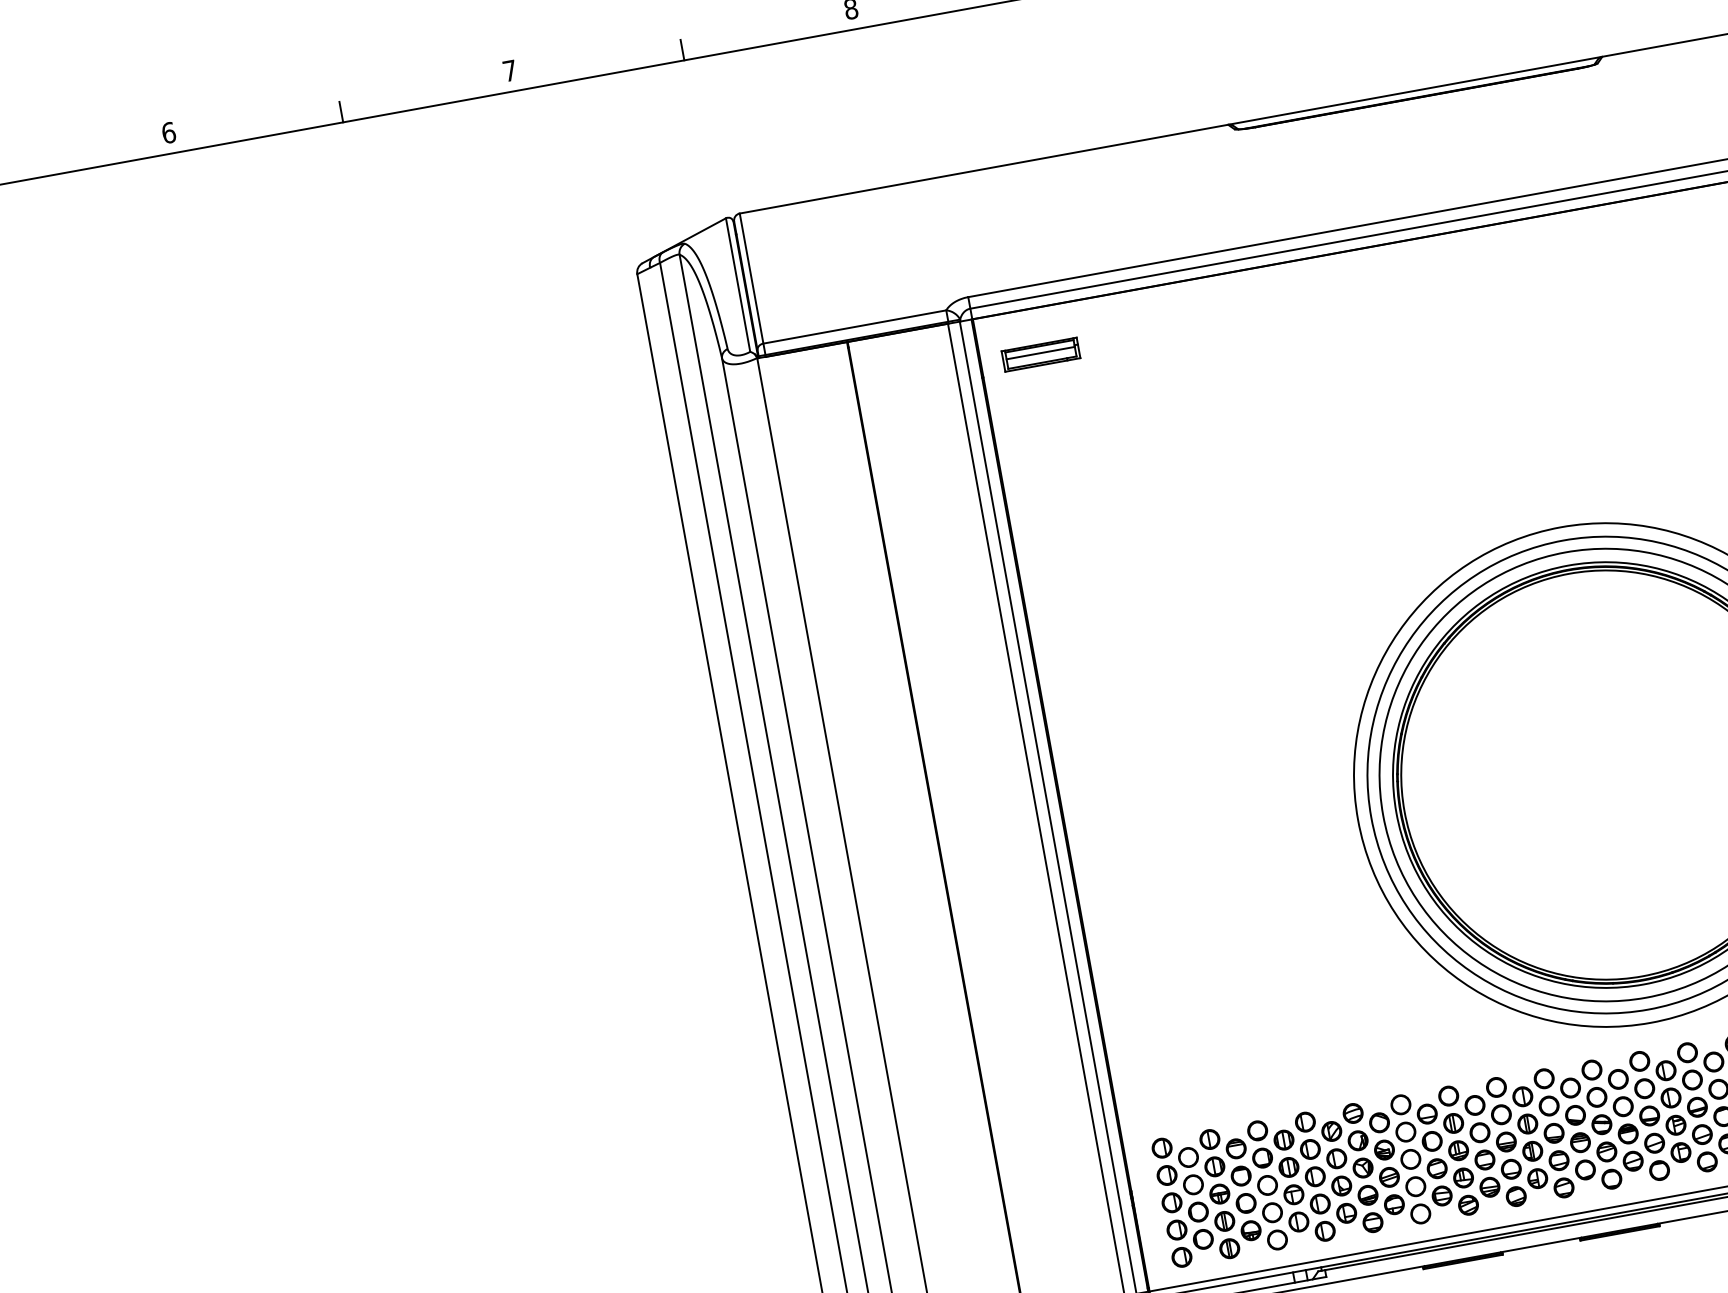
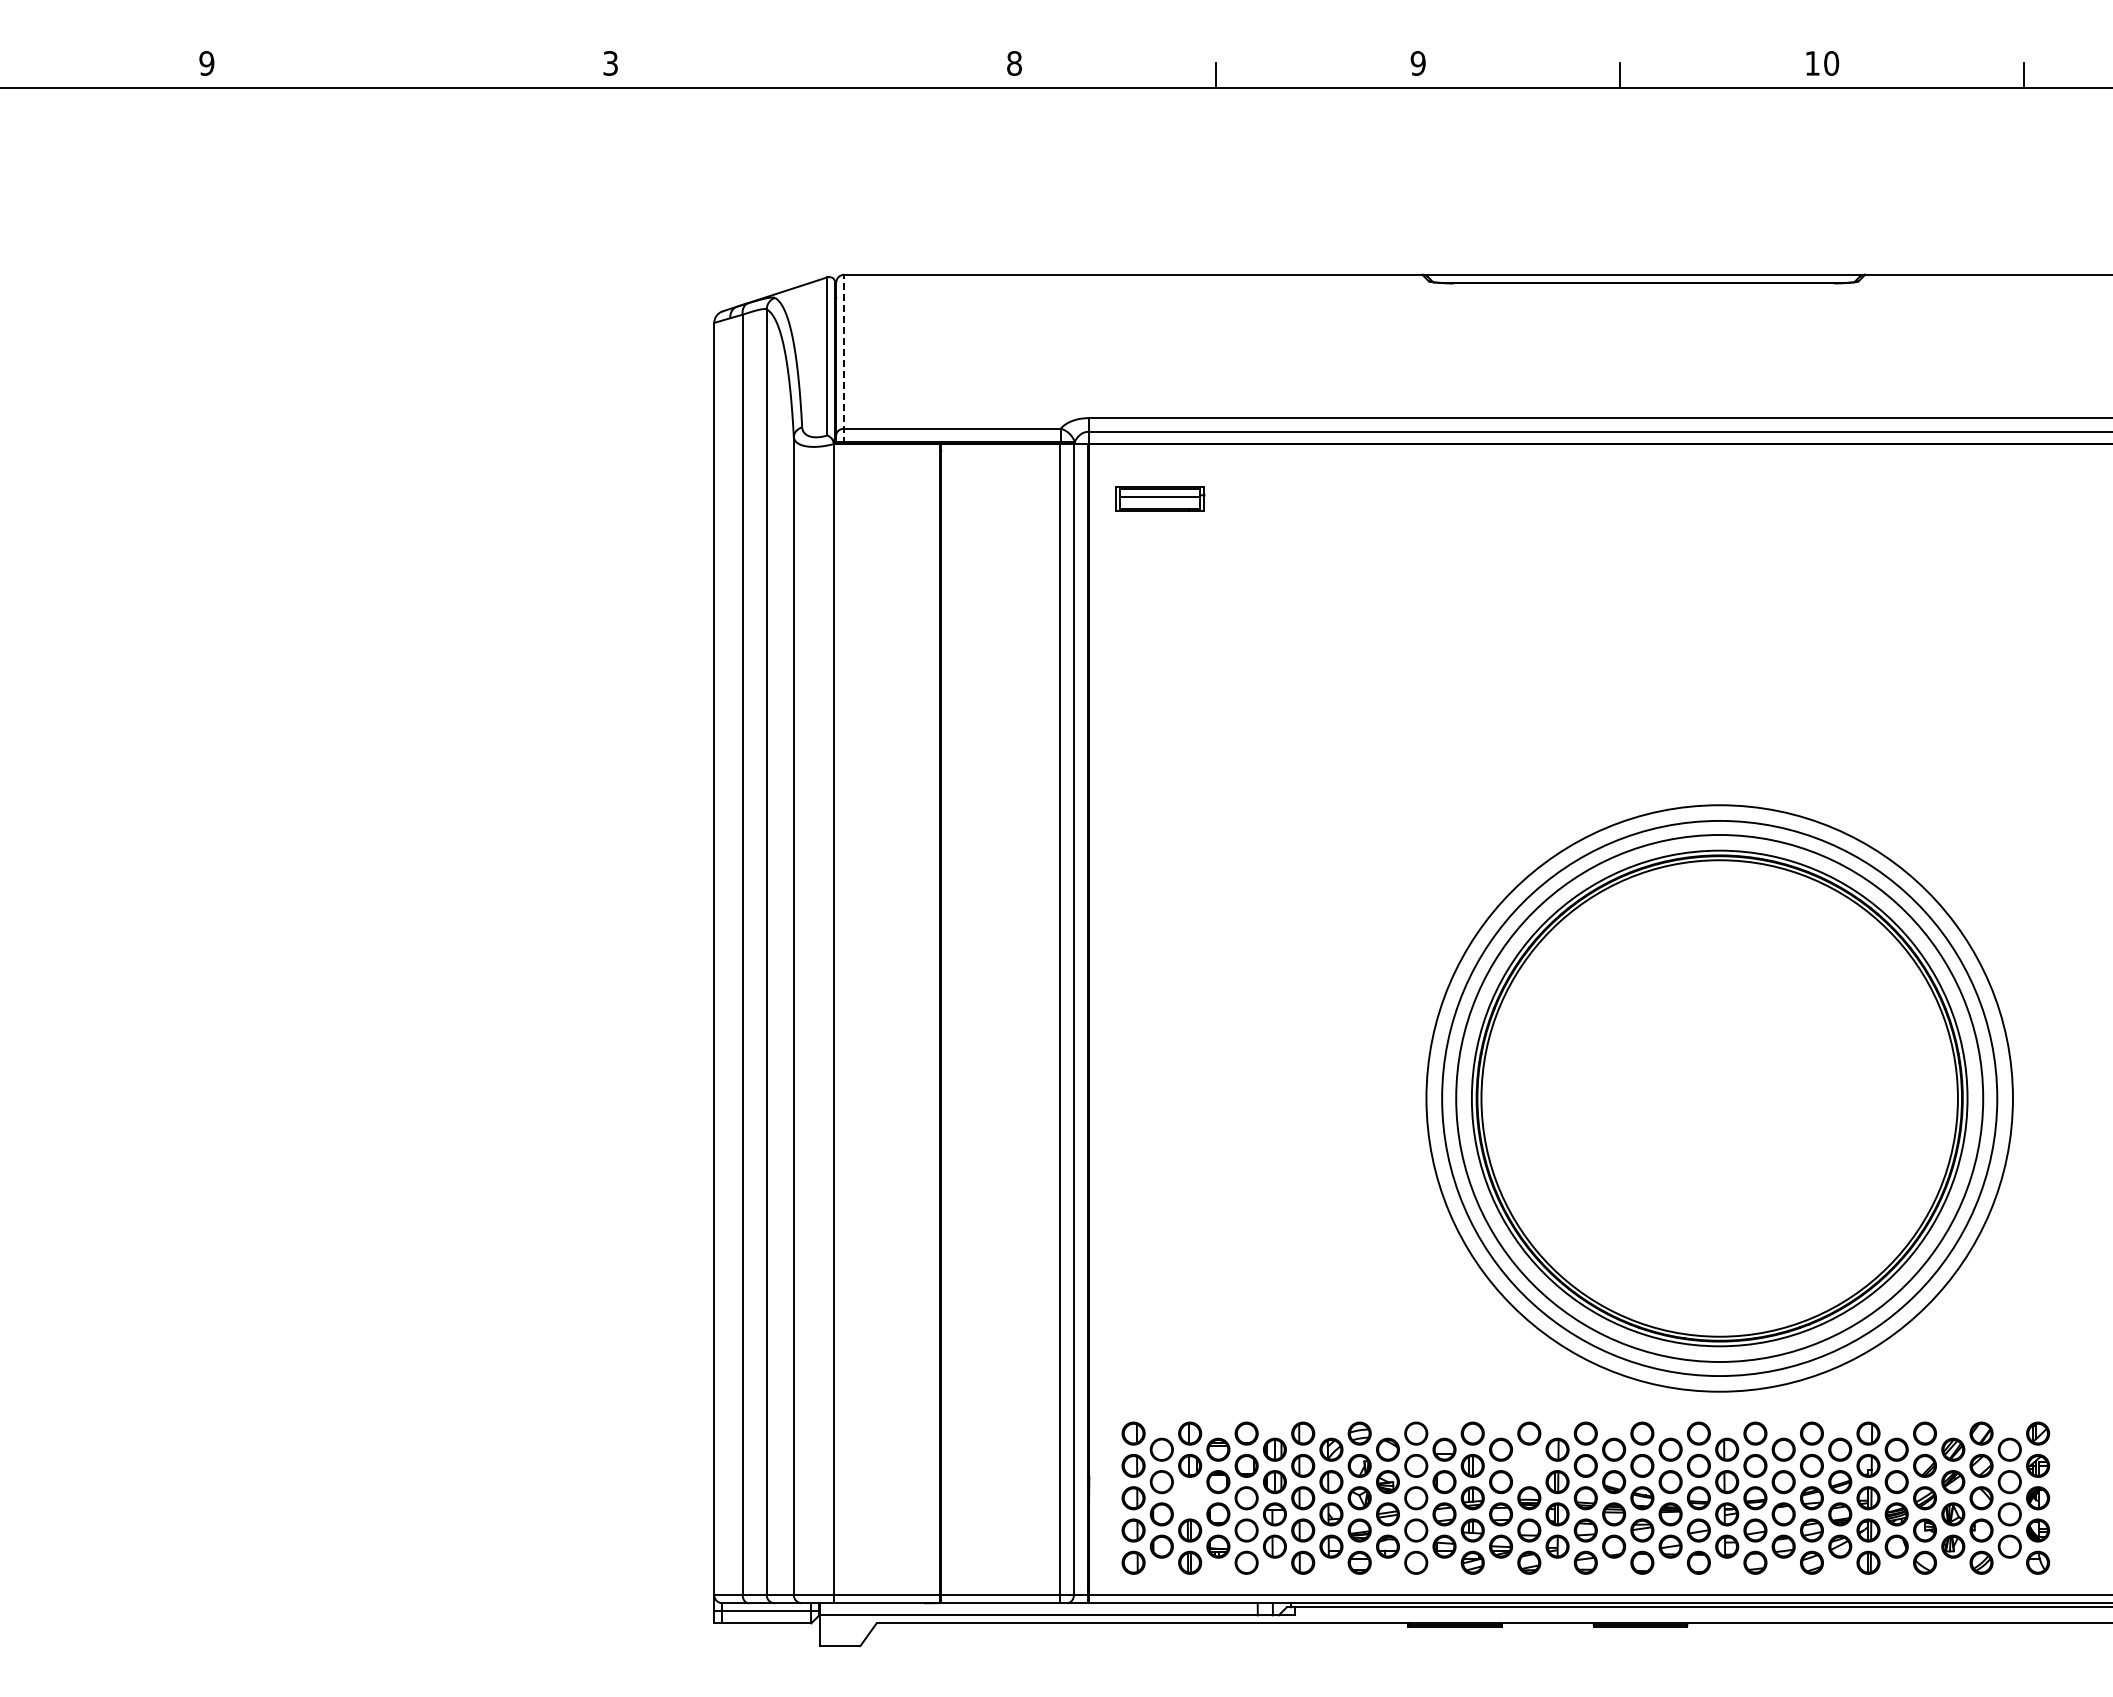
line: (682, 50) -> (812, 75), removed
text: (509, 70) -> (610, 63), 7 -> 3
line: (341, 112) -> (408, 75), removed
text: (168, 132) -> (206, 63), 6 -> 9
line: (752, 285) -> (844, 359), solid -> dashed
circle: (1501, 1114) -> (1529, 1465), removed
part: (1220, 1194) -> (1190, 1498), removed

